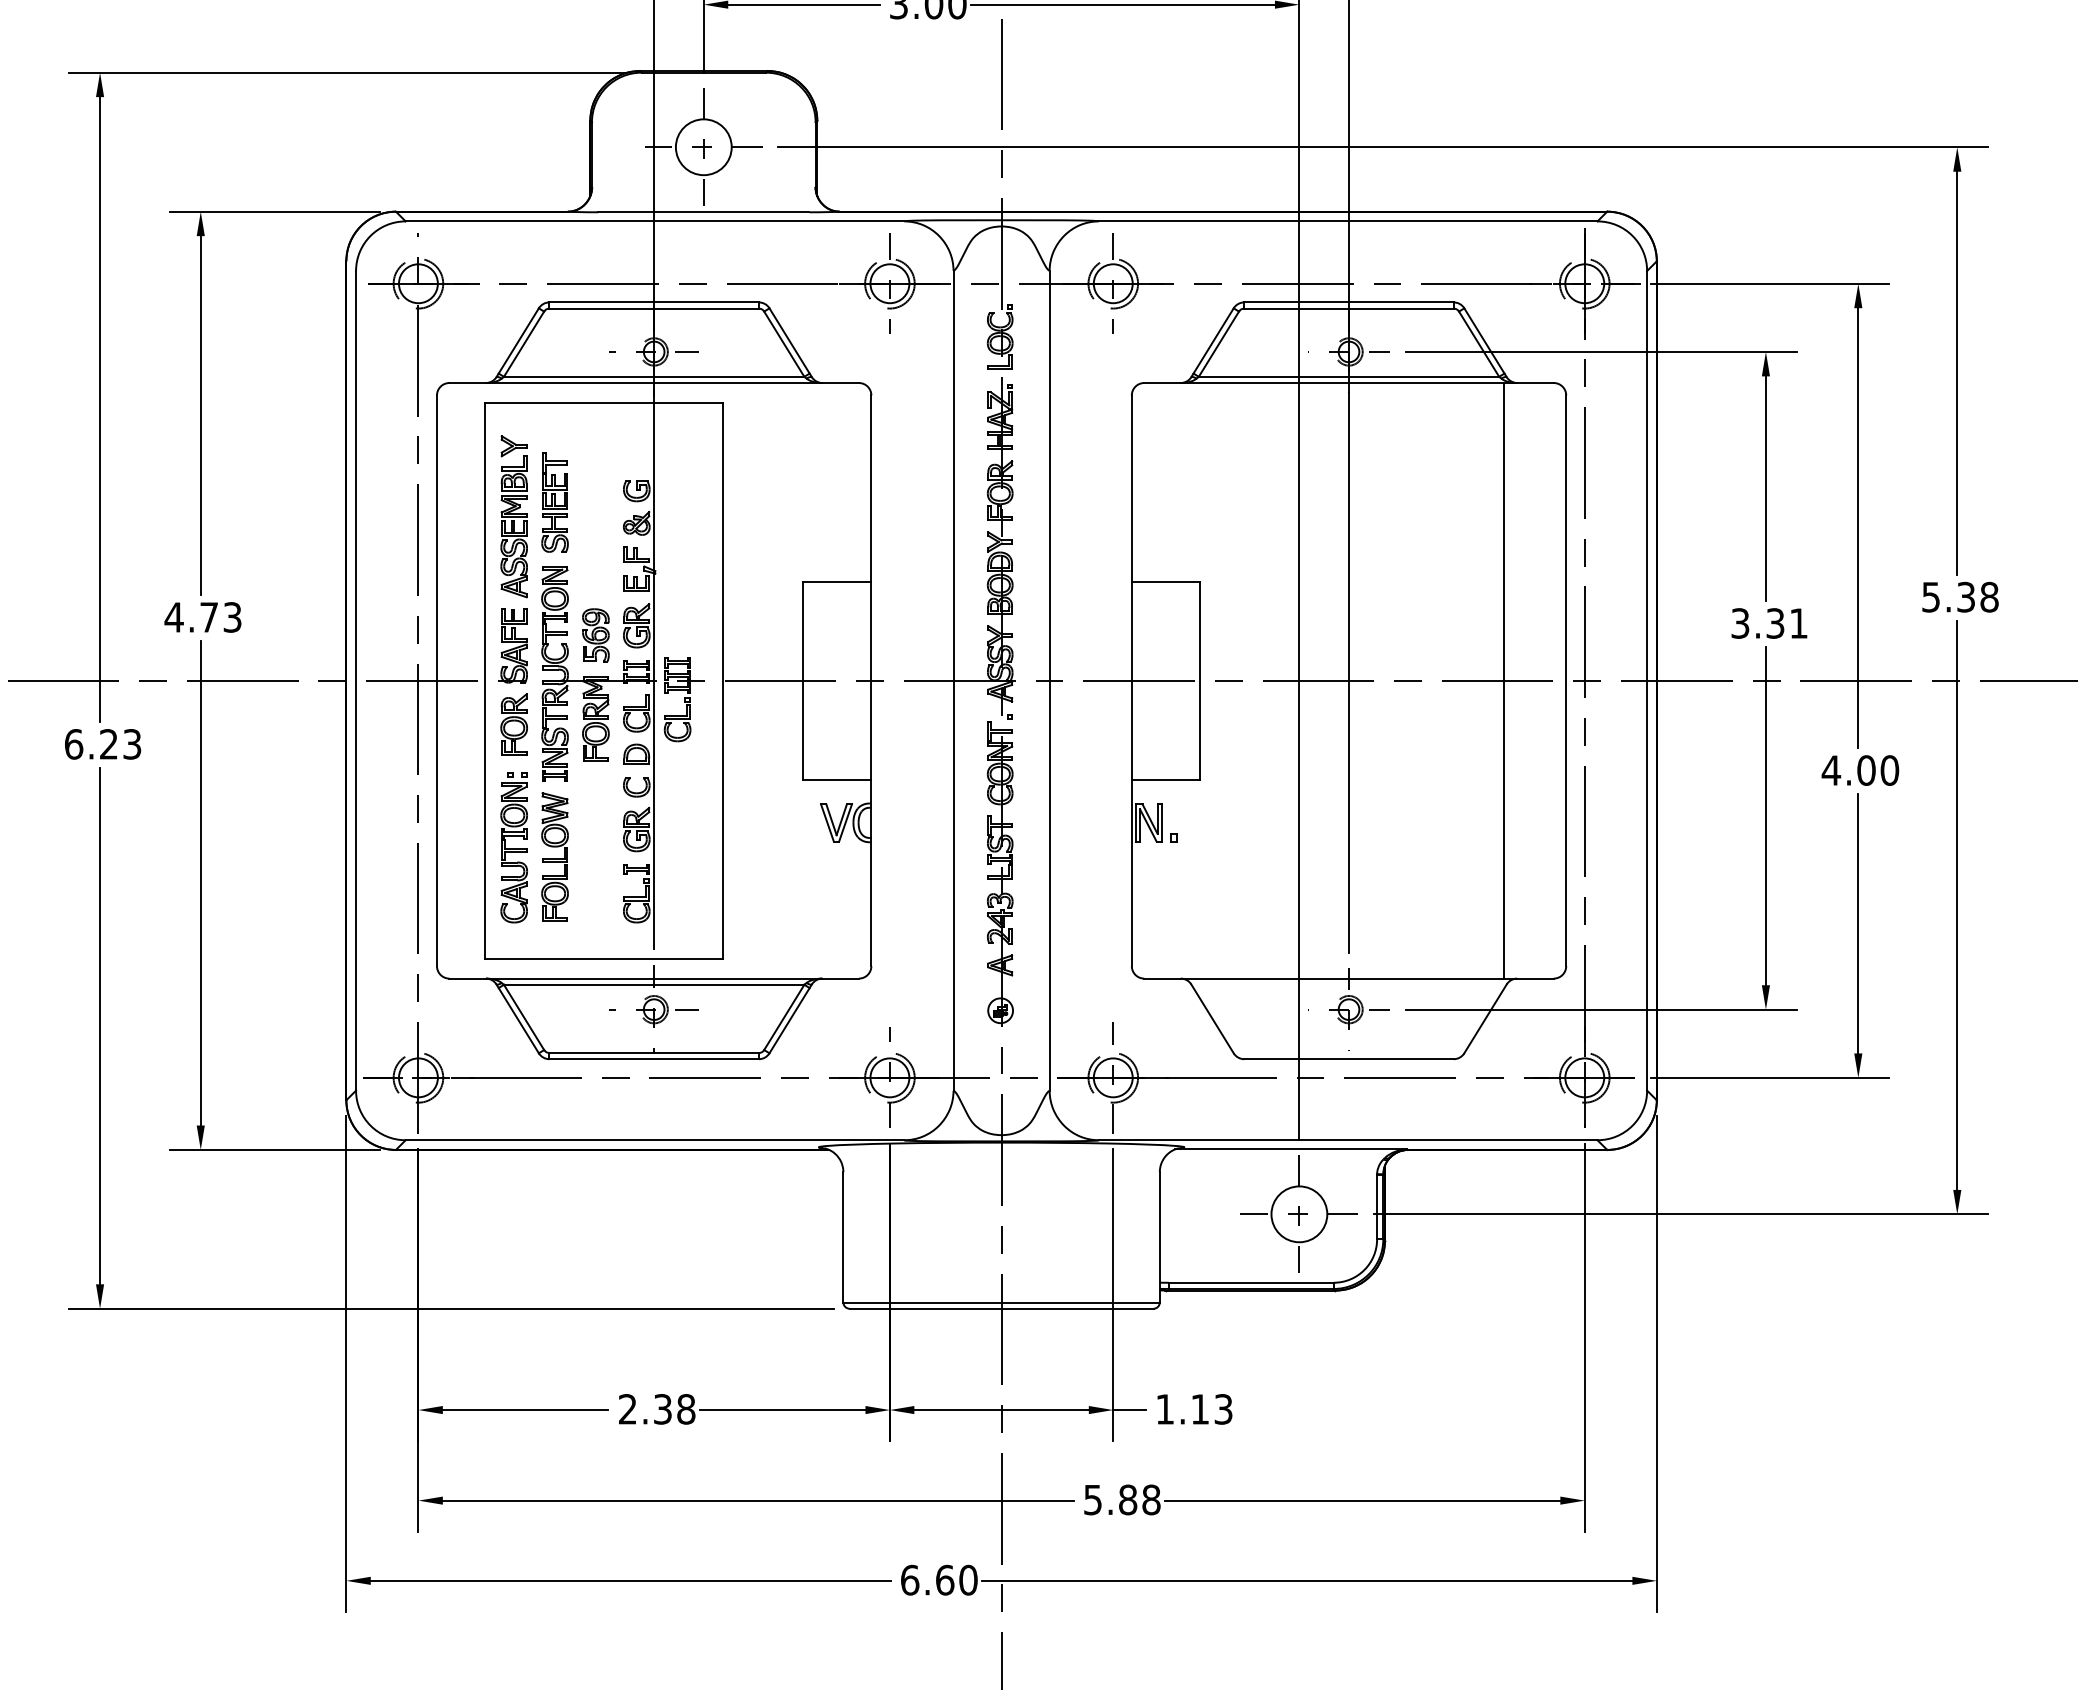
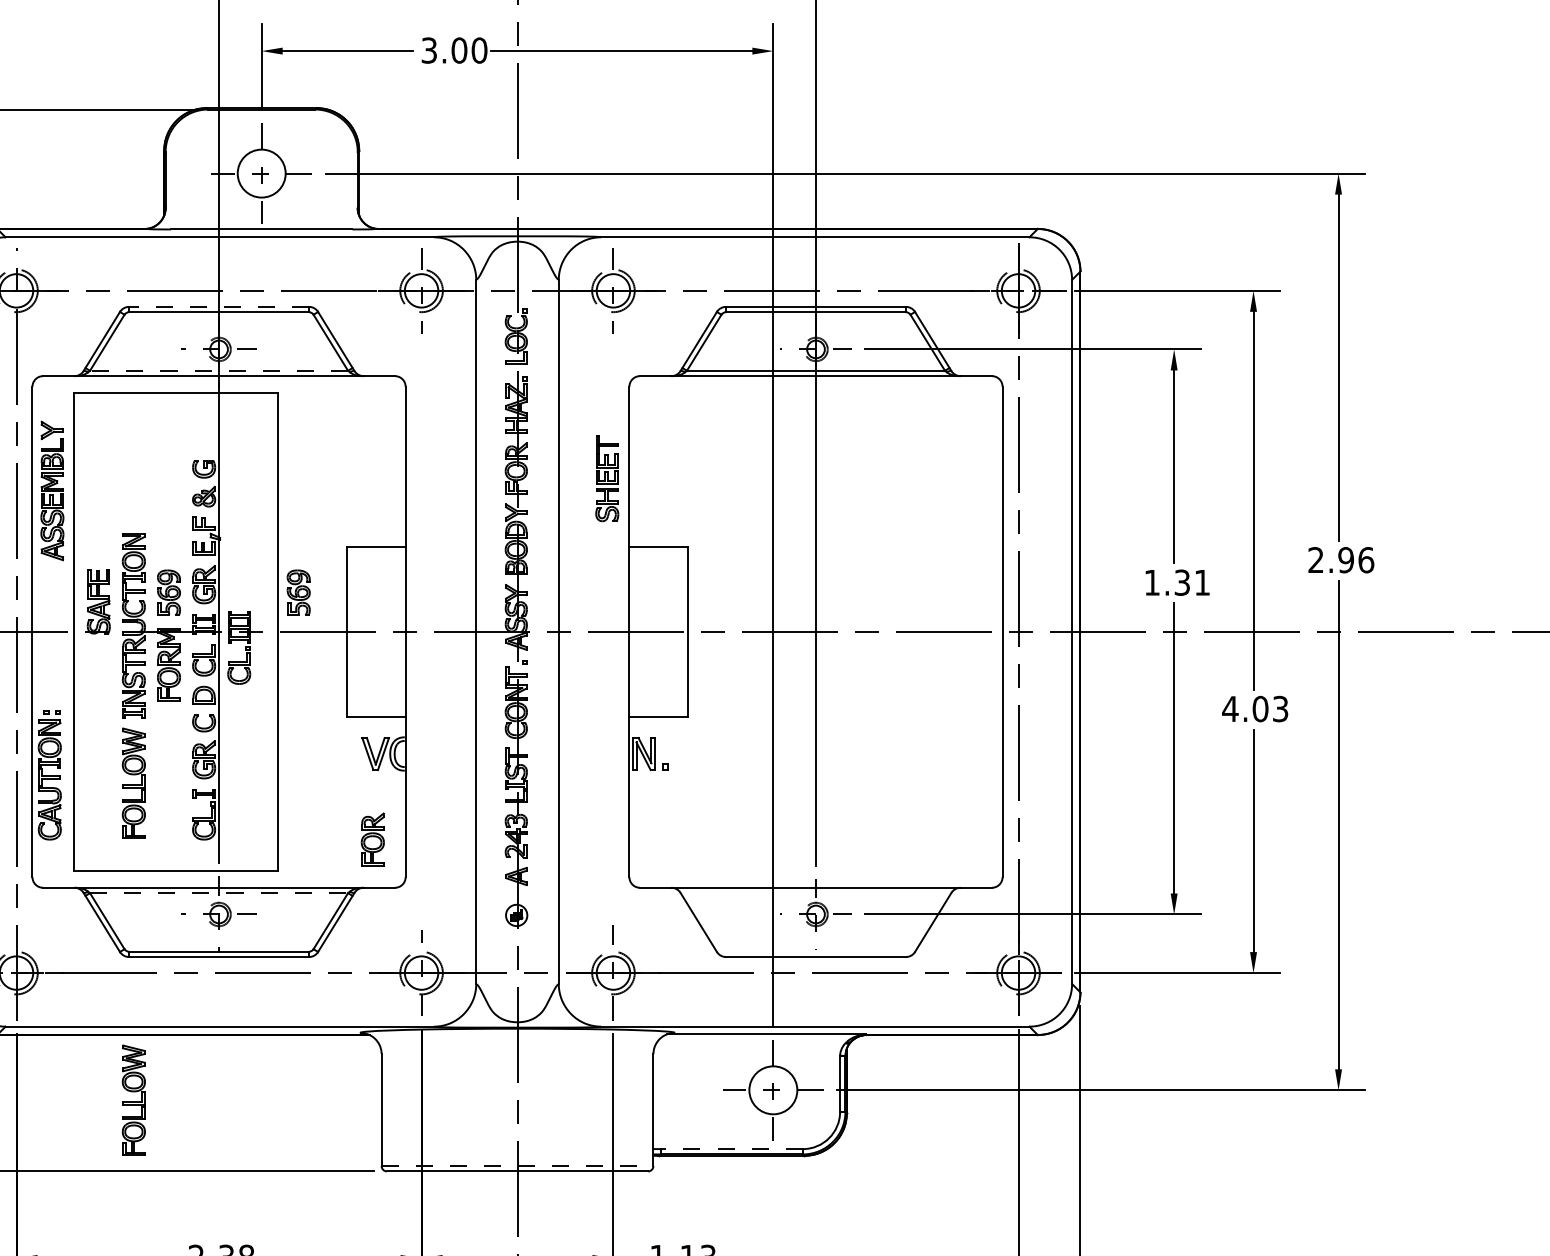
line: (654, 302) -> (219, 306), solid -> dashed
line: (653, 376) -> (218, 370), solid -> dashed
part: (554, 502) -> (606, 478), moved
part: (513, 516) -> (51, 490), moved
text: (1960, 596) -> (1341, 559), 5.38 -> 2.96
text: (1740, 623) -> (1152, 582), 3.31 -> 1.31
part: (746, 635) -> (298, 593), added
line: (1504, 680) -> (949, 631), removed
part: (513, 724) -> (372, 839), moved
text: (1889, 770) -> (1280, 709), 4.00 -> 4.03
part: (513, 847) -> (49, 775), moved
line: (654, 984) -> (219, 892), solid -> dashed
part: (554, 1225) -> (133, 1099), added
line: (1250, 1282) -> (731, 1148), solid -> dashed
line: (1002, 1302) -> (518, 1166), solid -> dashed

